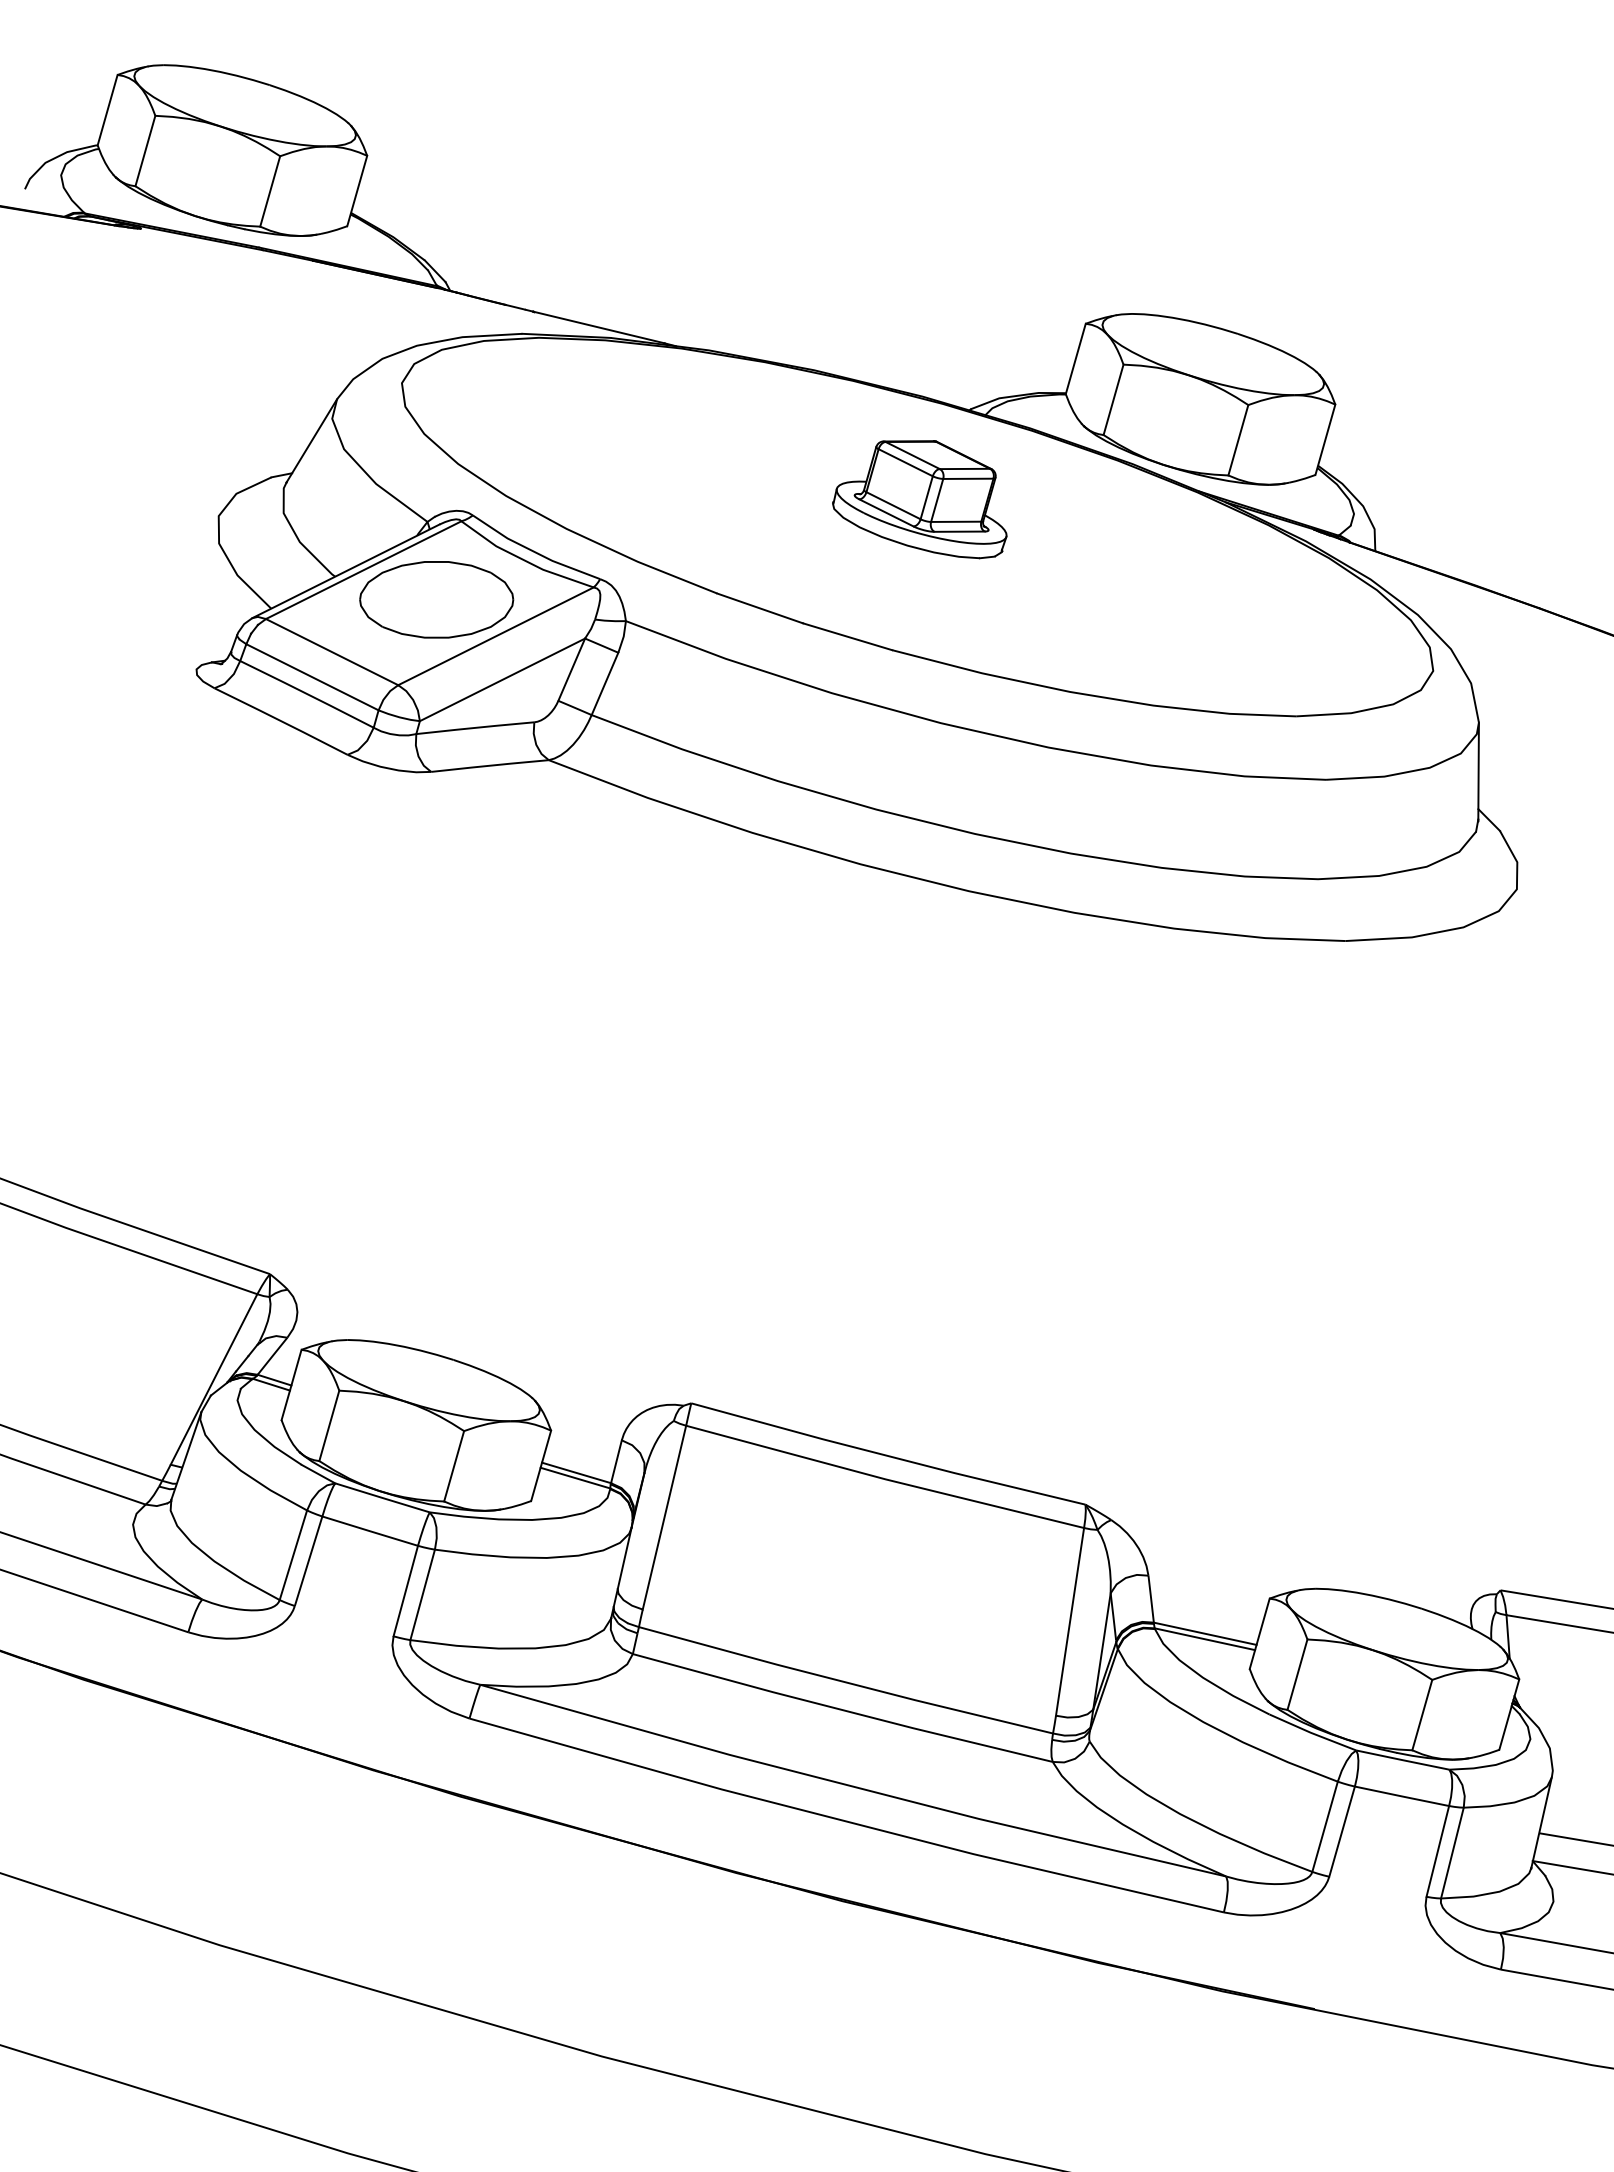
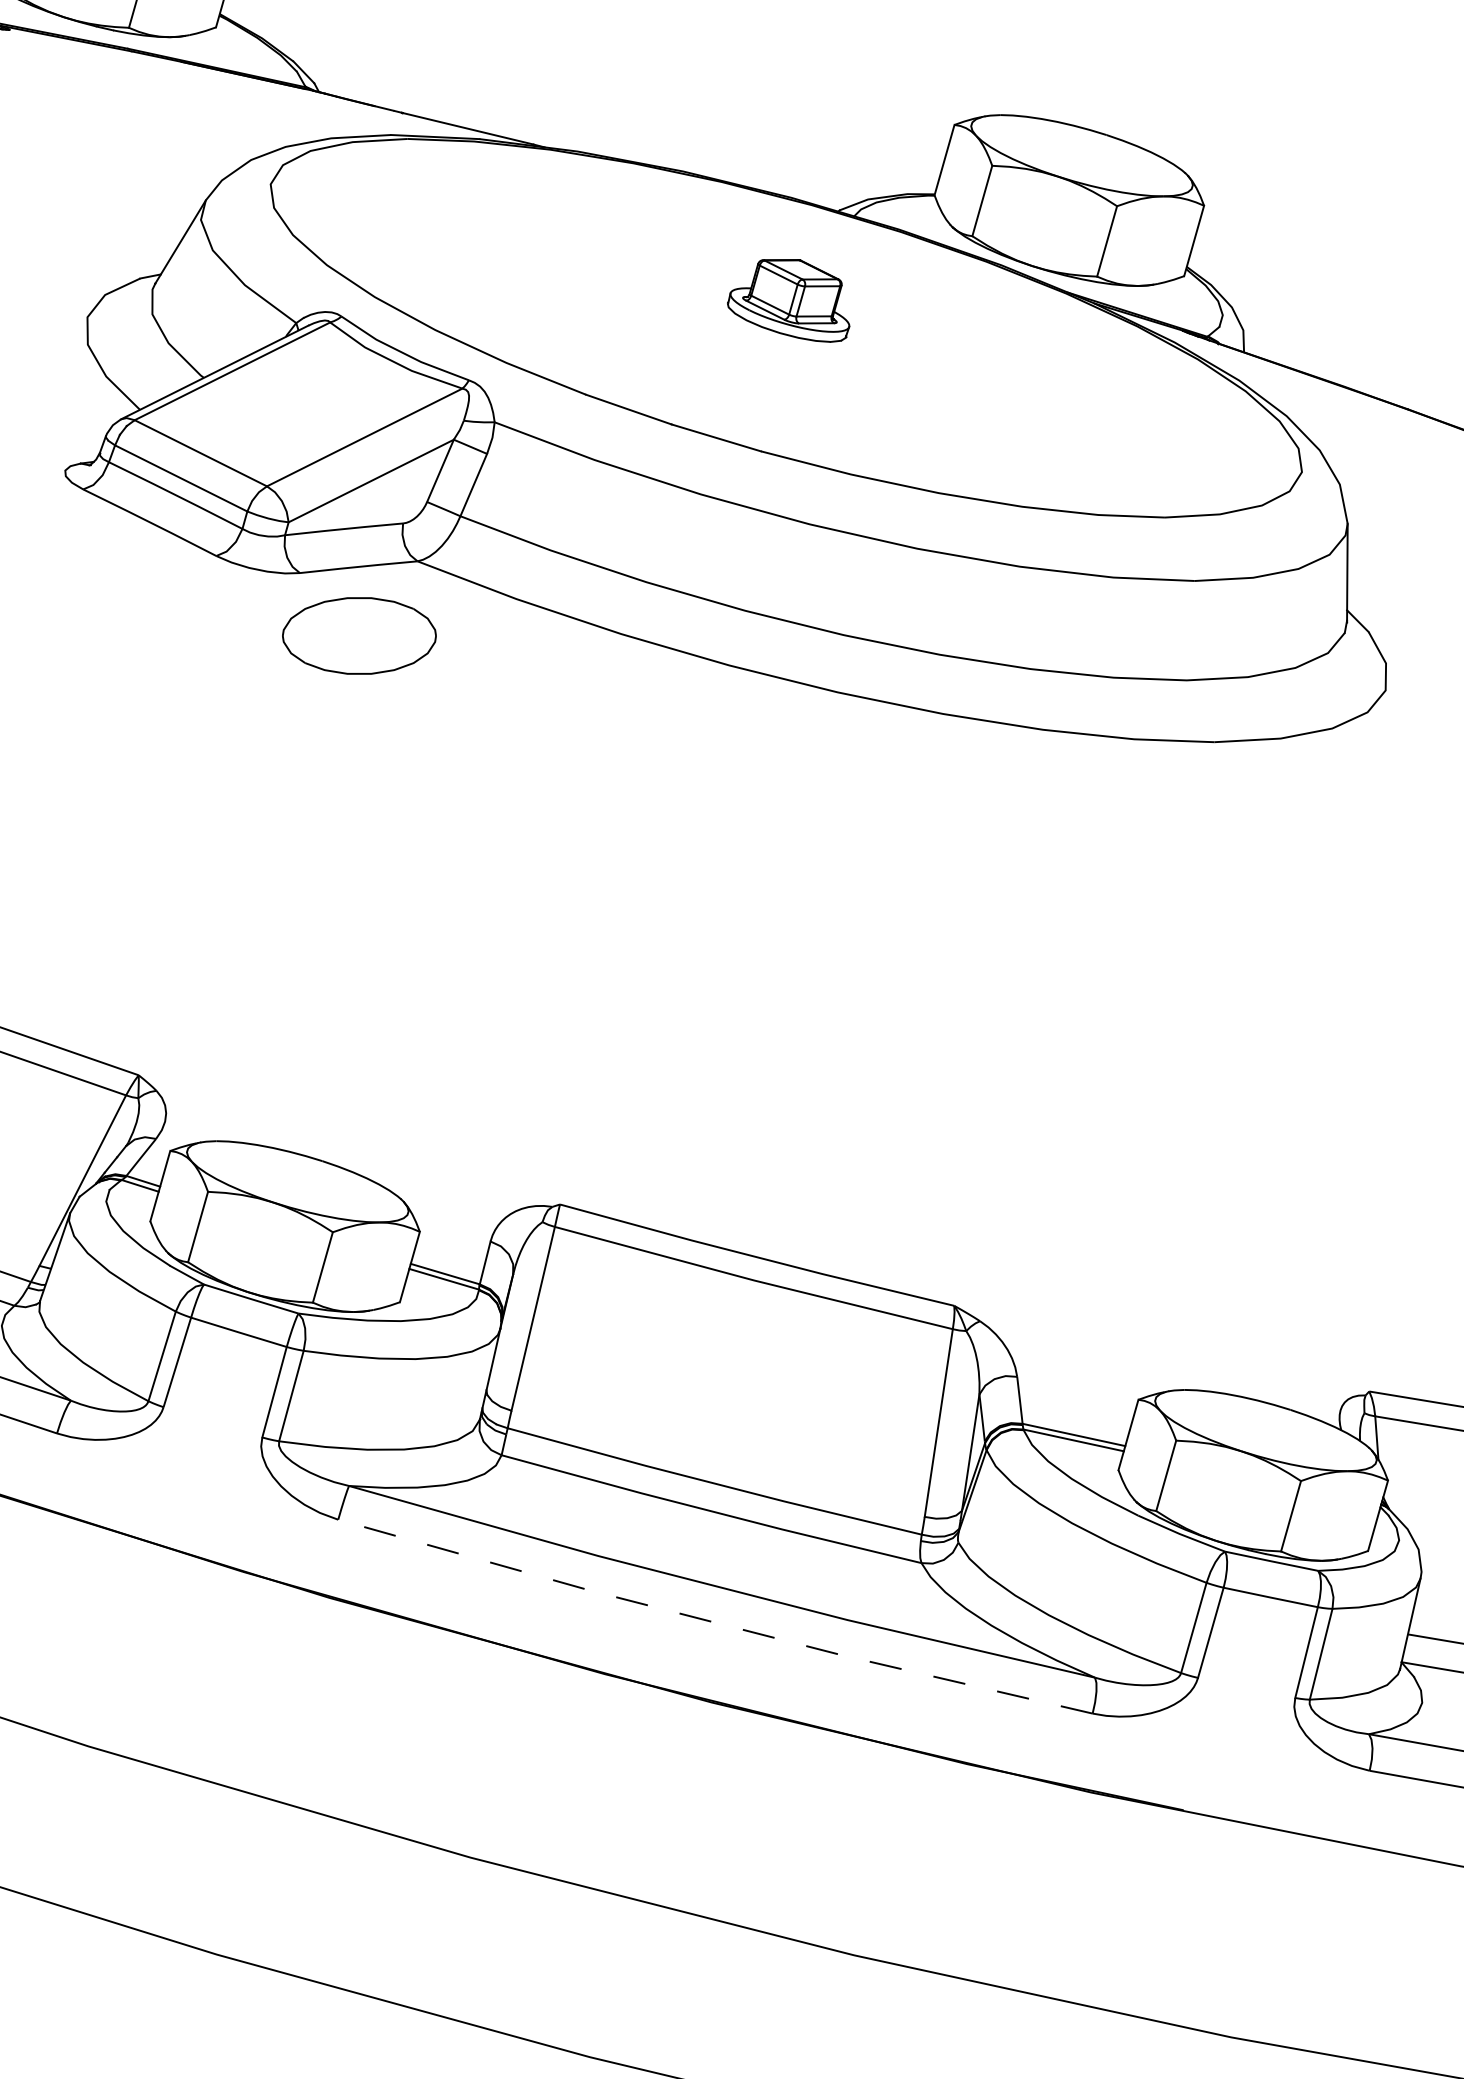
part: (919, 499) -> (788, 300), size x0.7
part: (436, 599) -> (359, 635), moved
line: (845, 1821) -> (714, 1622), solid -> dashed

